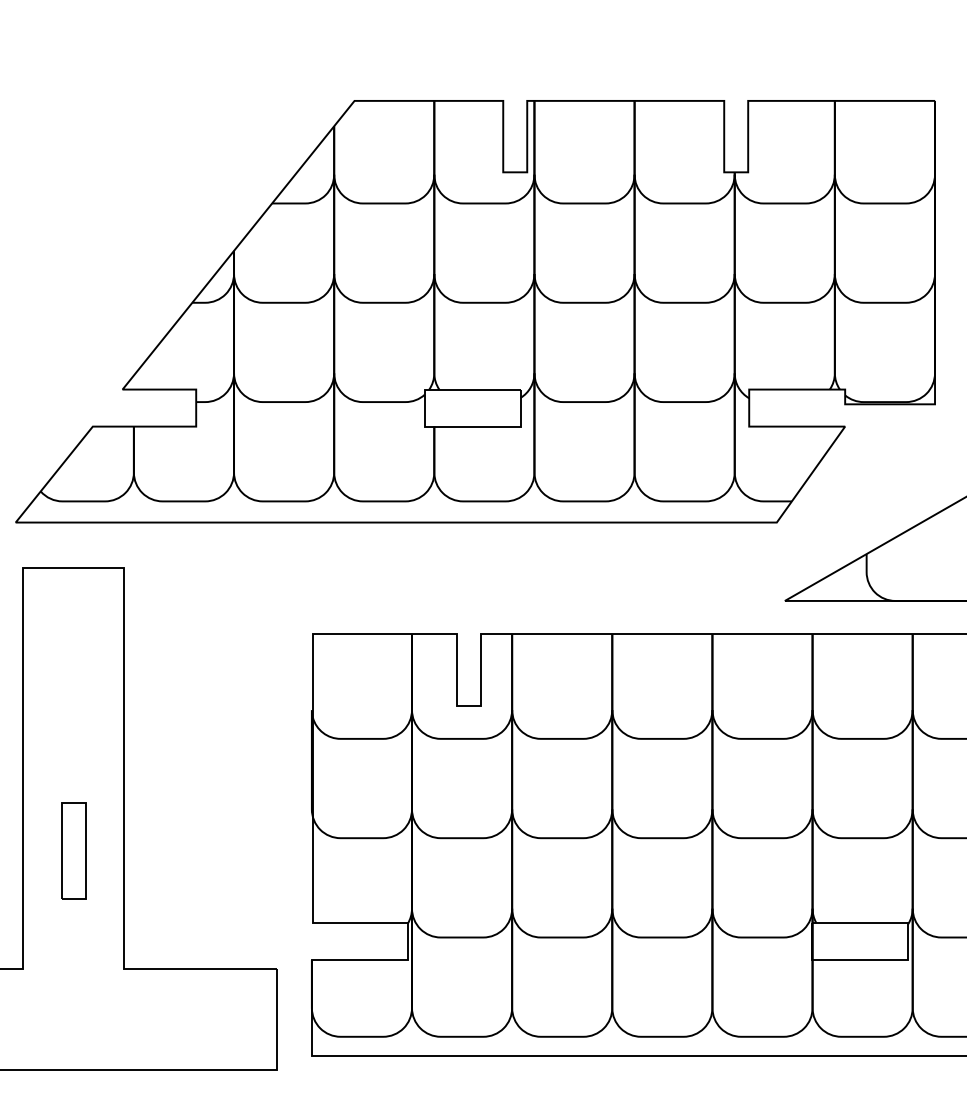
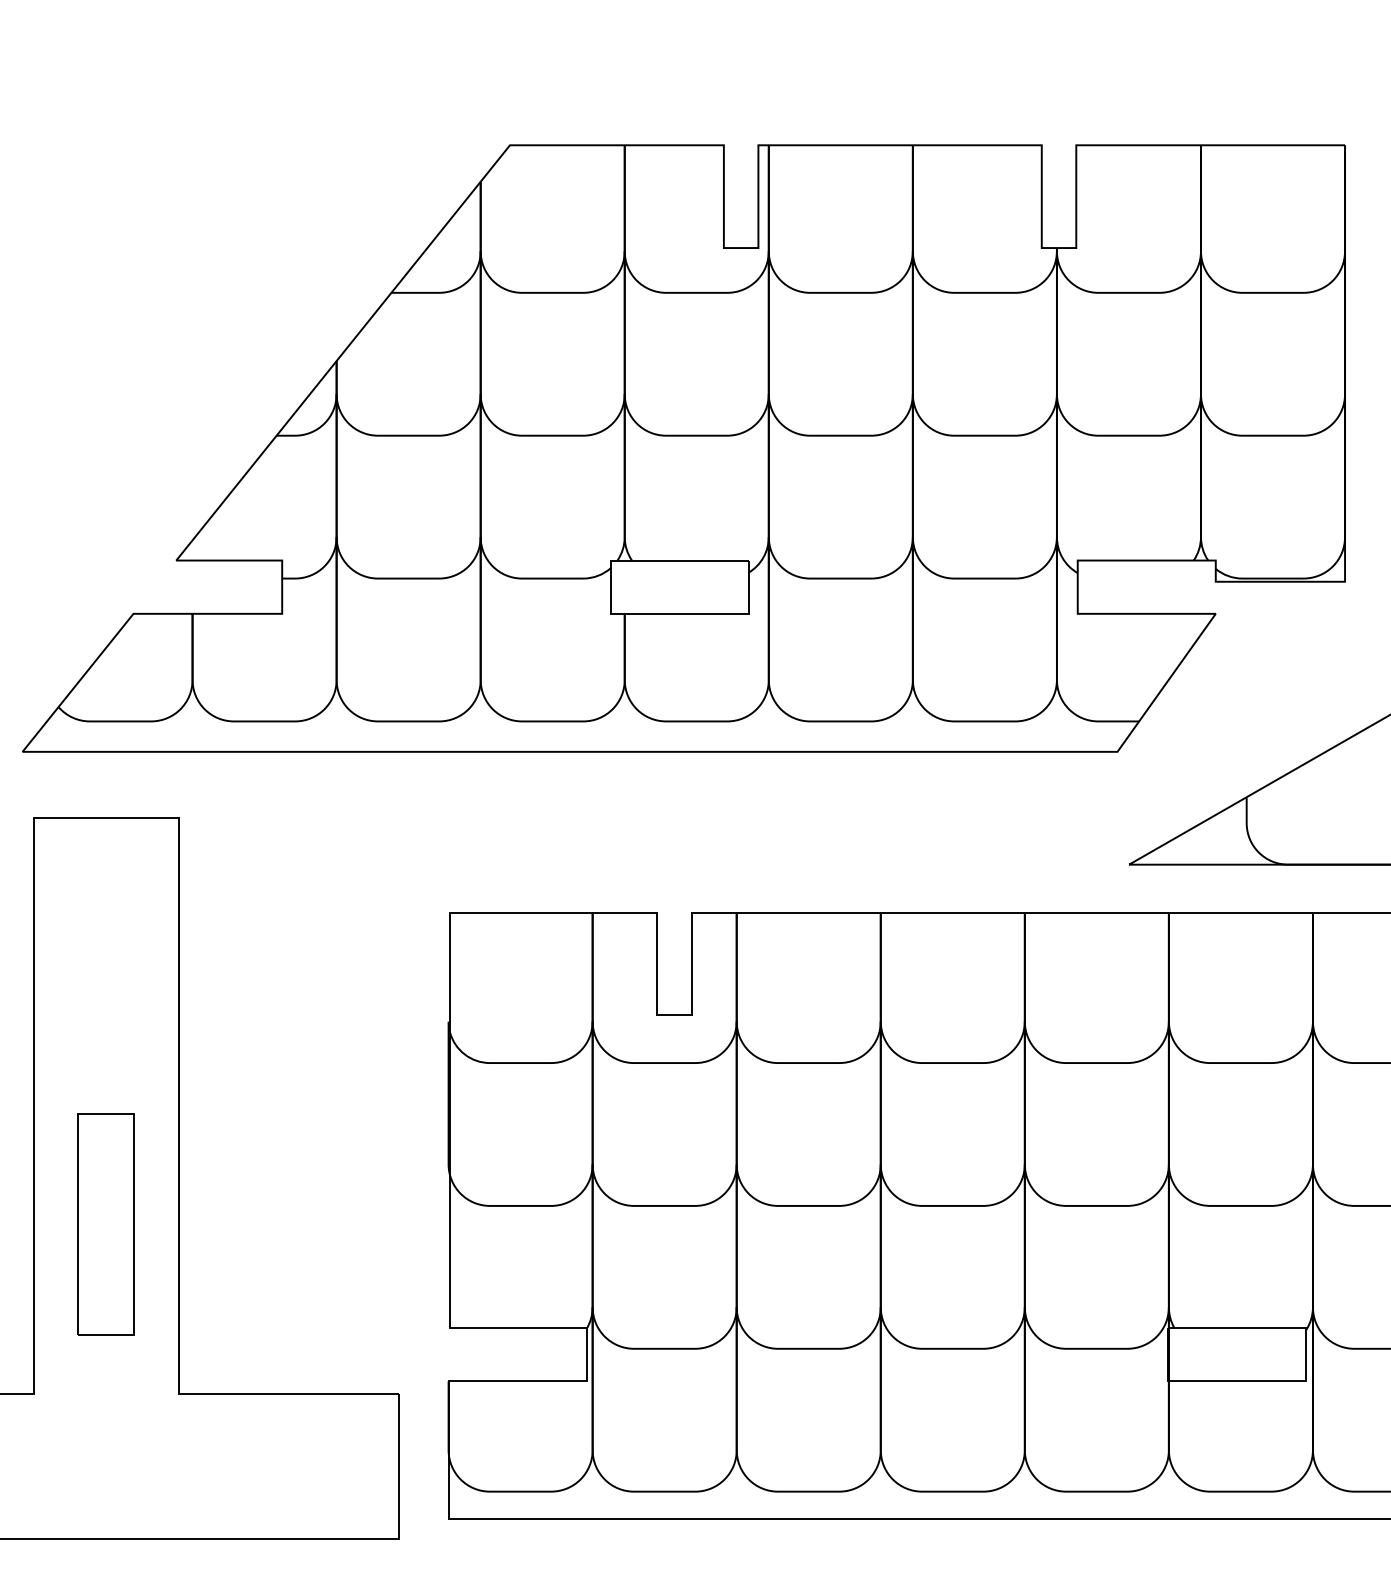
part: (73, 850) -> (105, 1223), size x1.6

